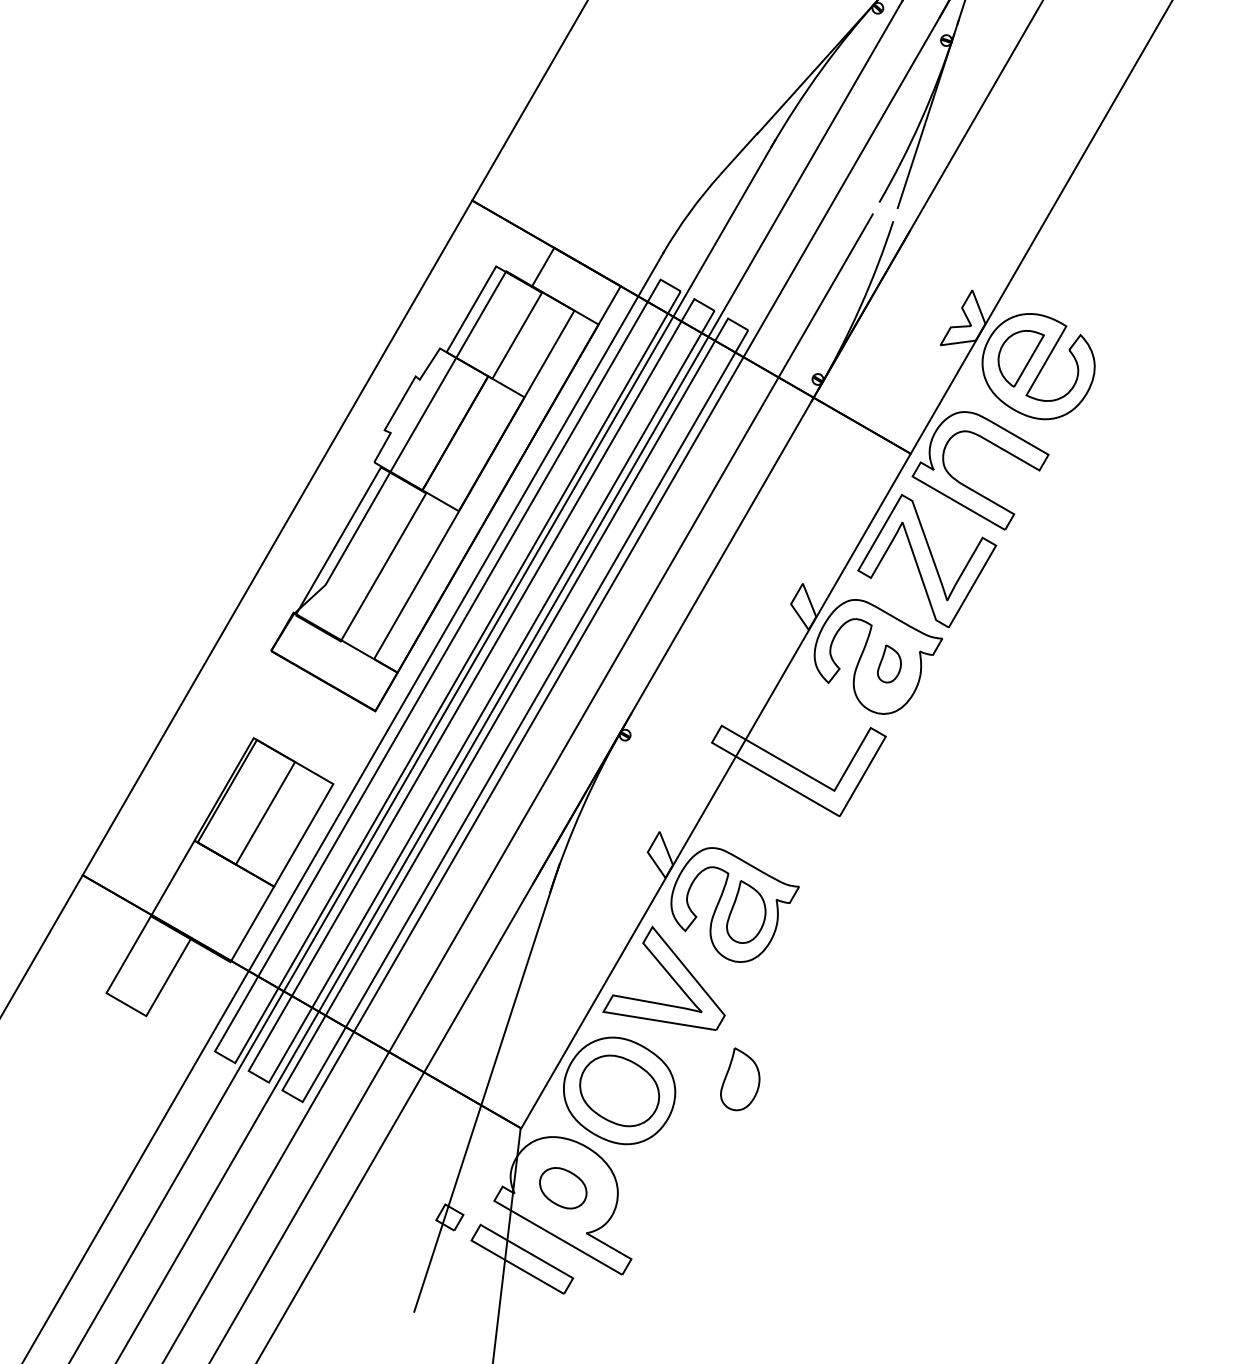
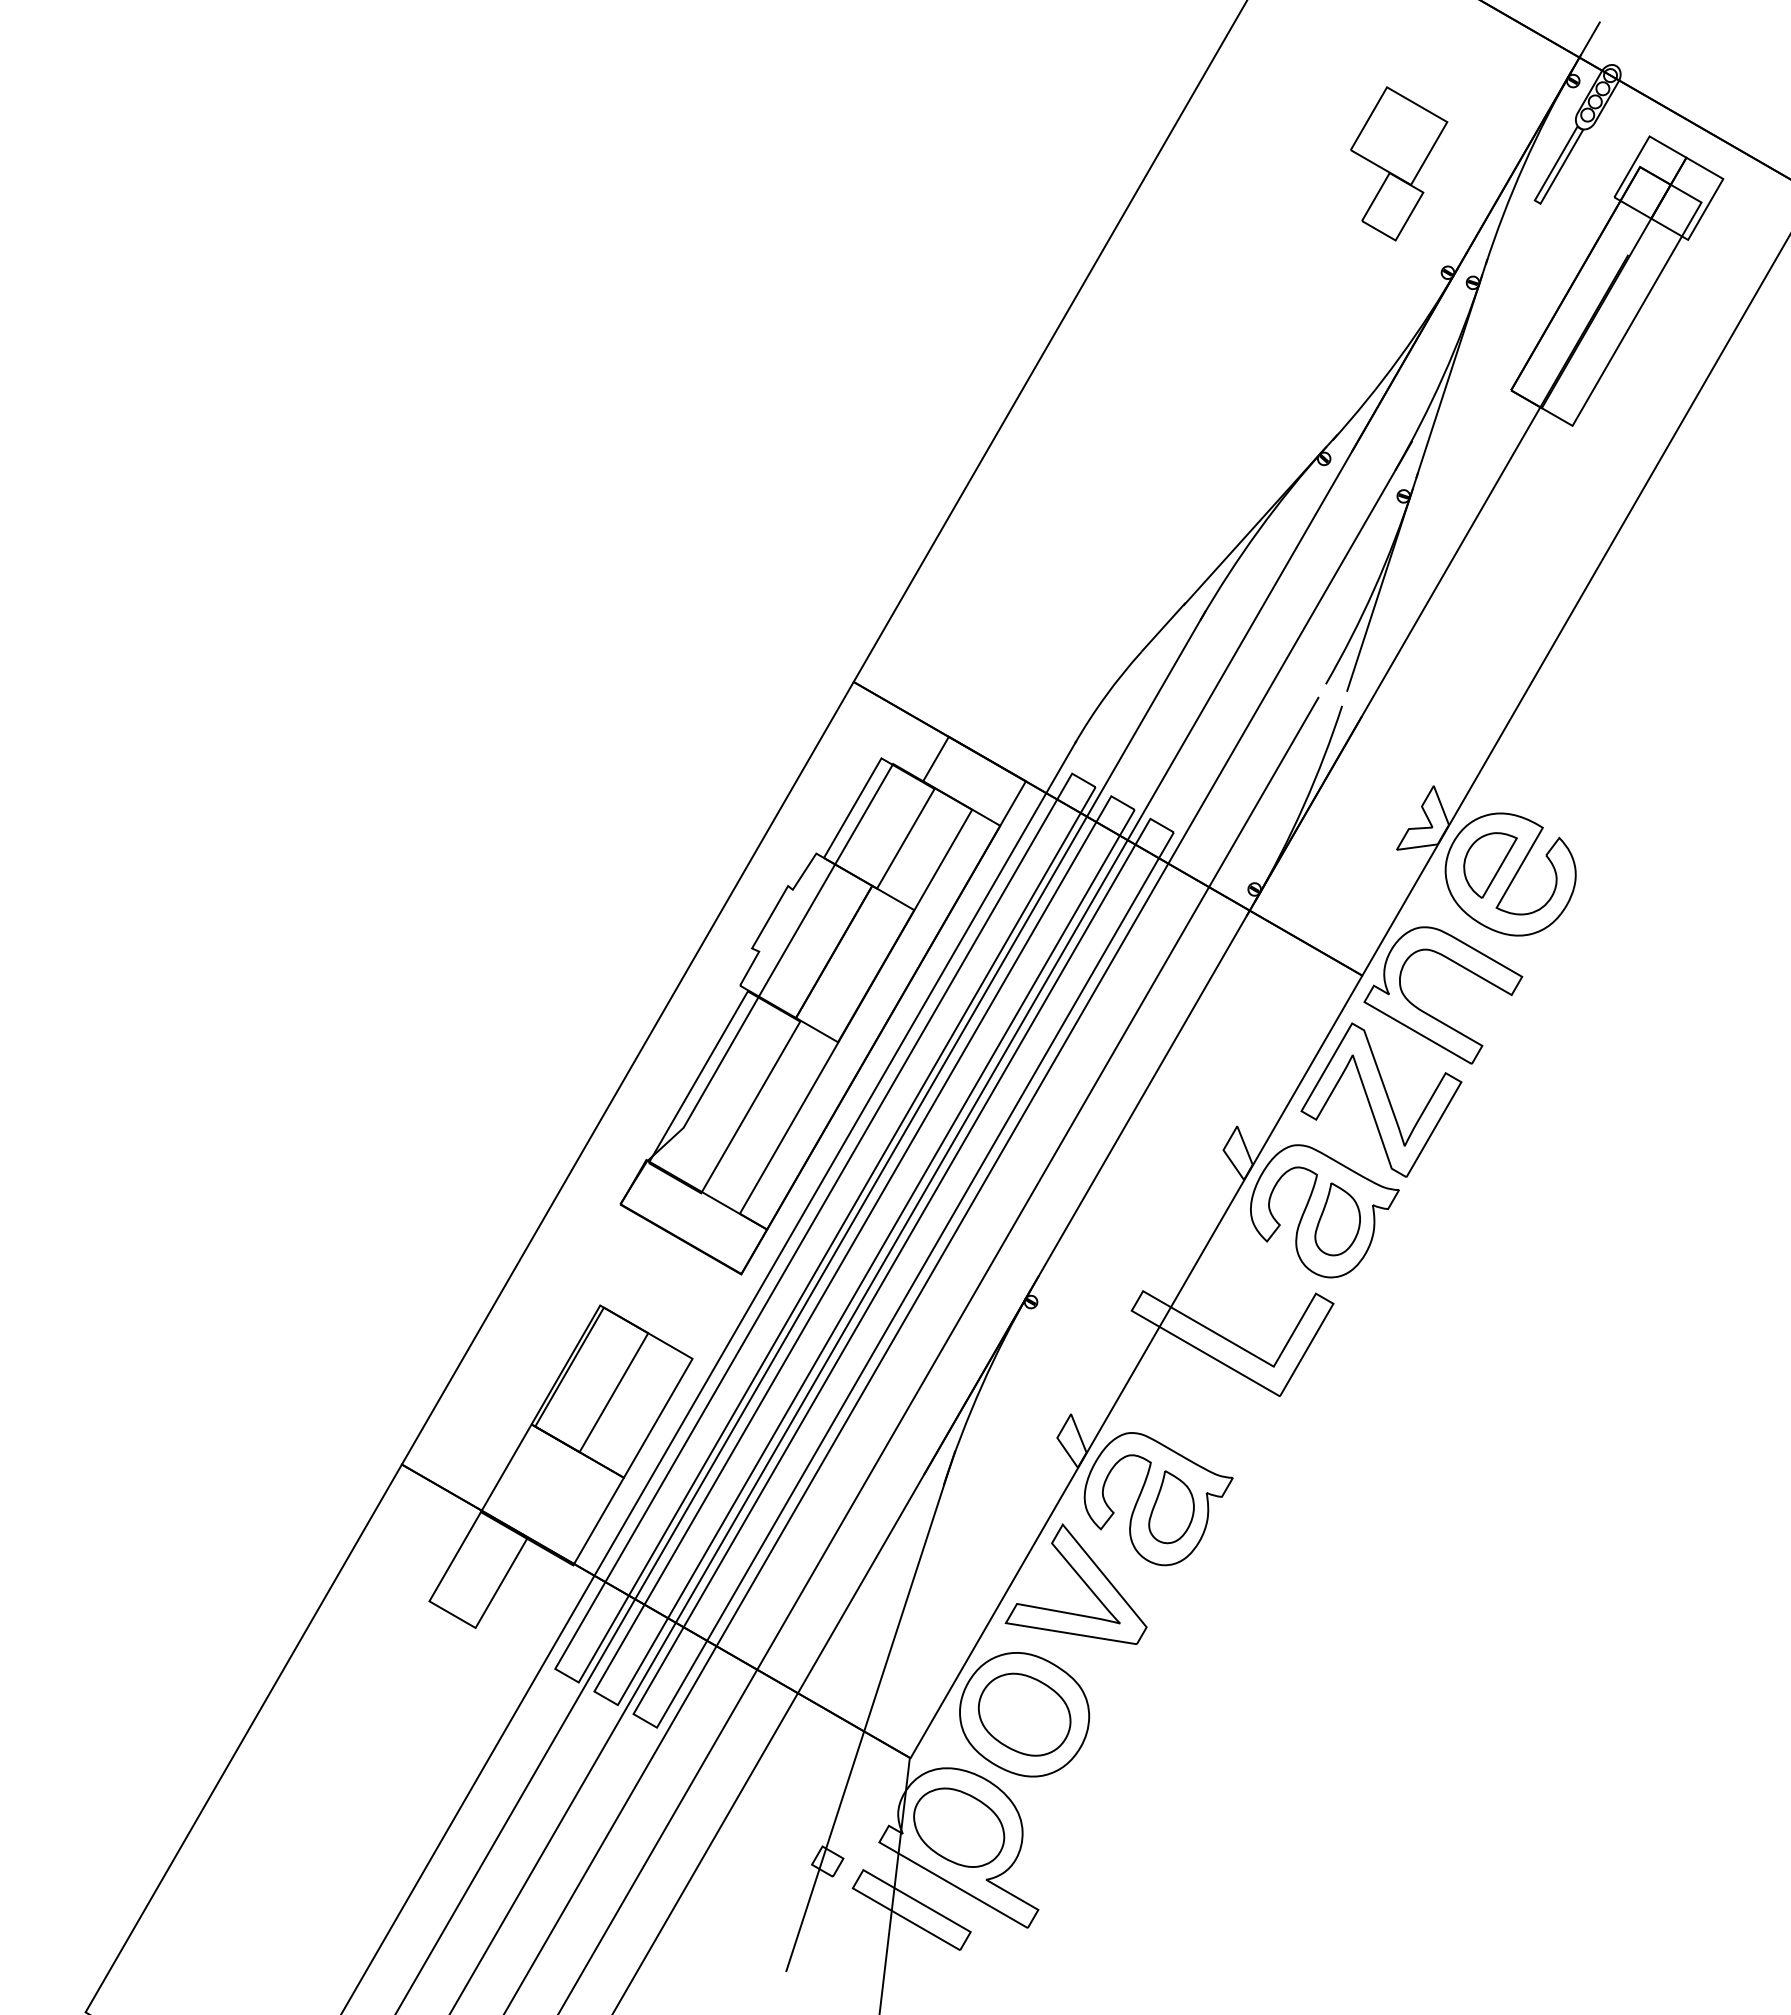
part: (889, 663) -> (1337, 1219), size x1.67
part: (740, 1079) -> (1164, 1701), removed
part: (563, 1188) -> (959, 1827), size x1.67

